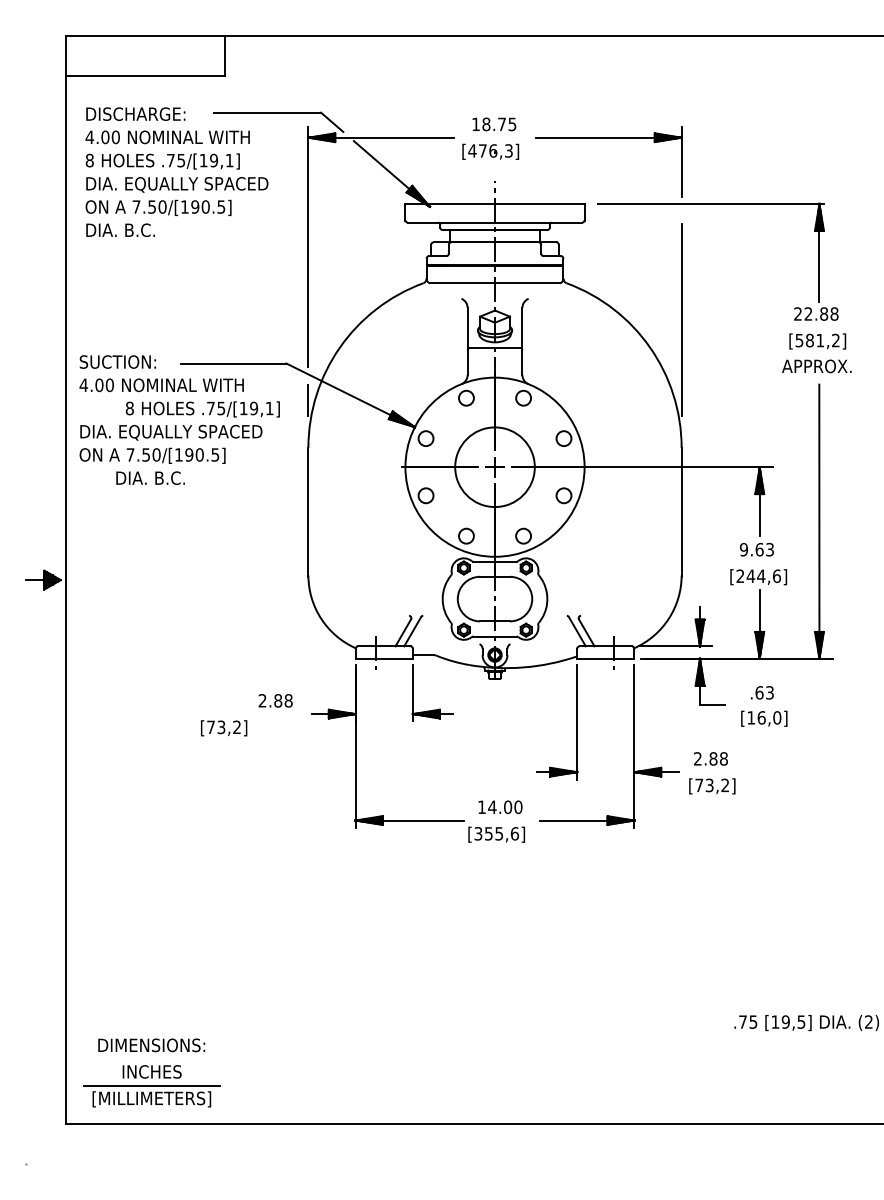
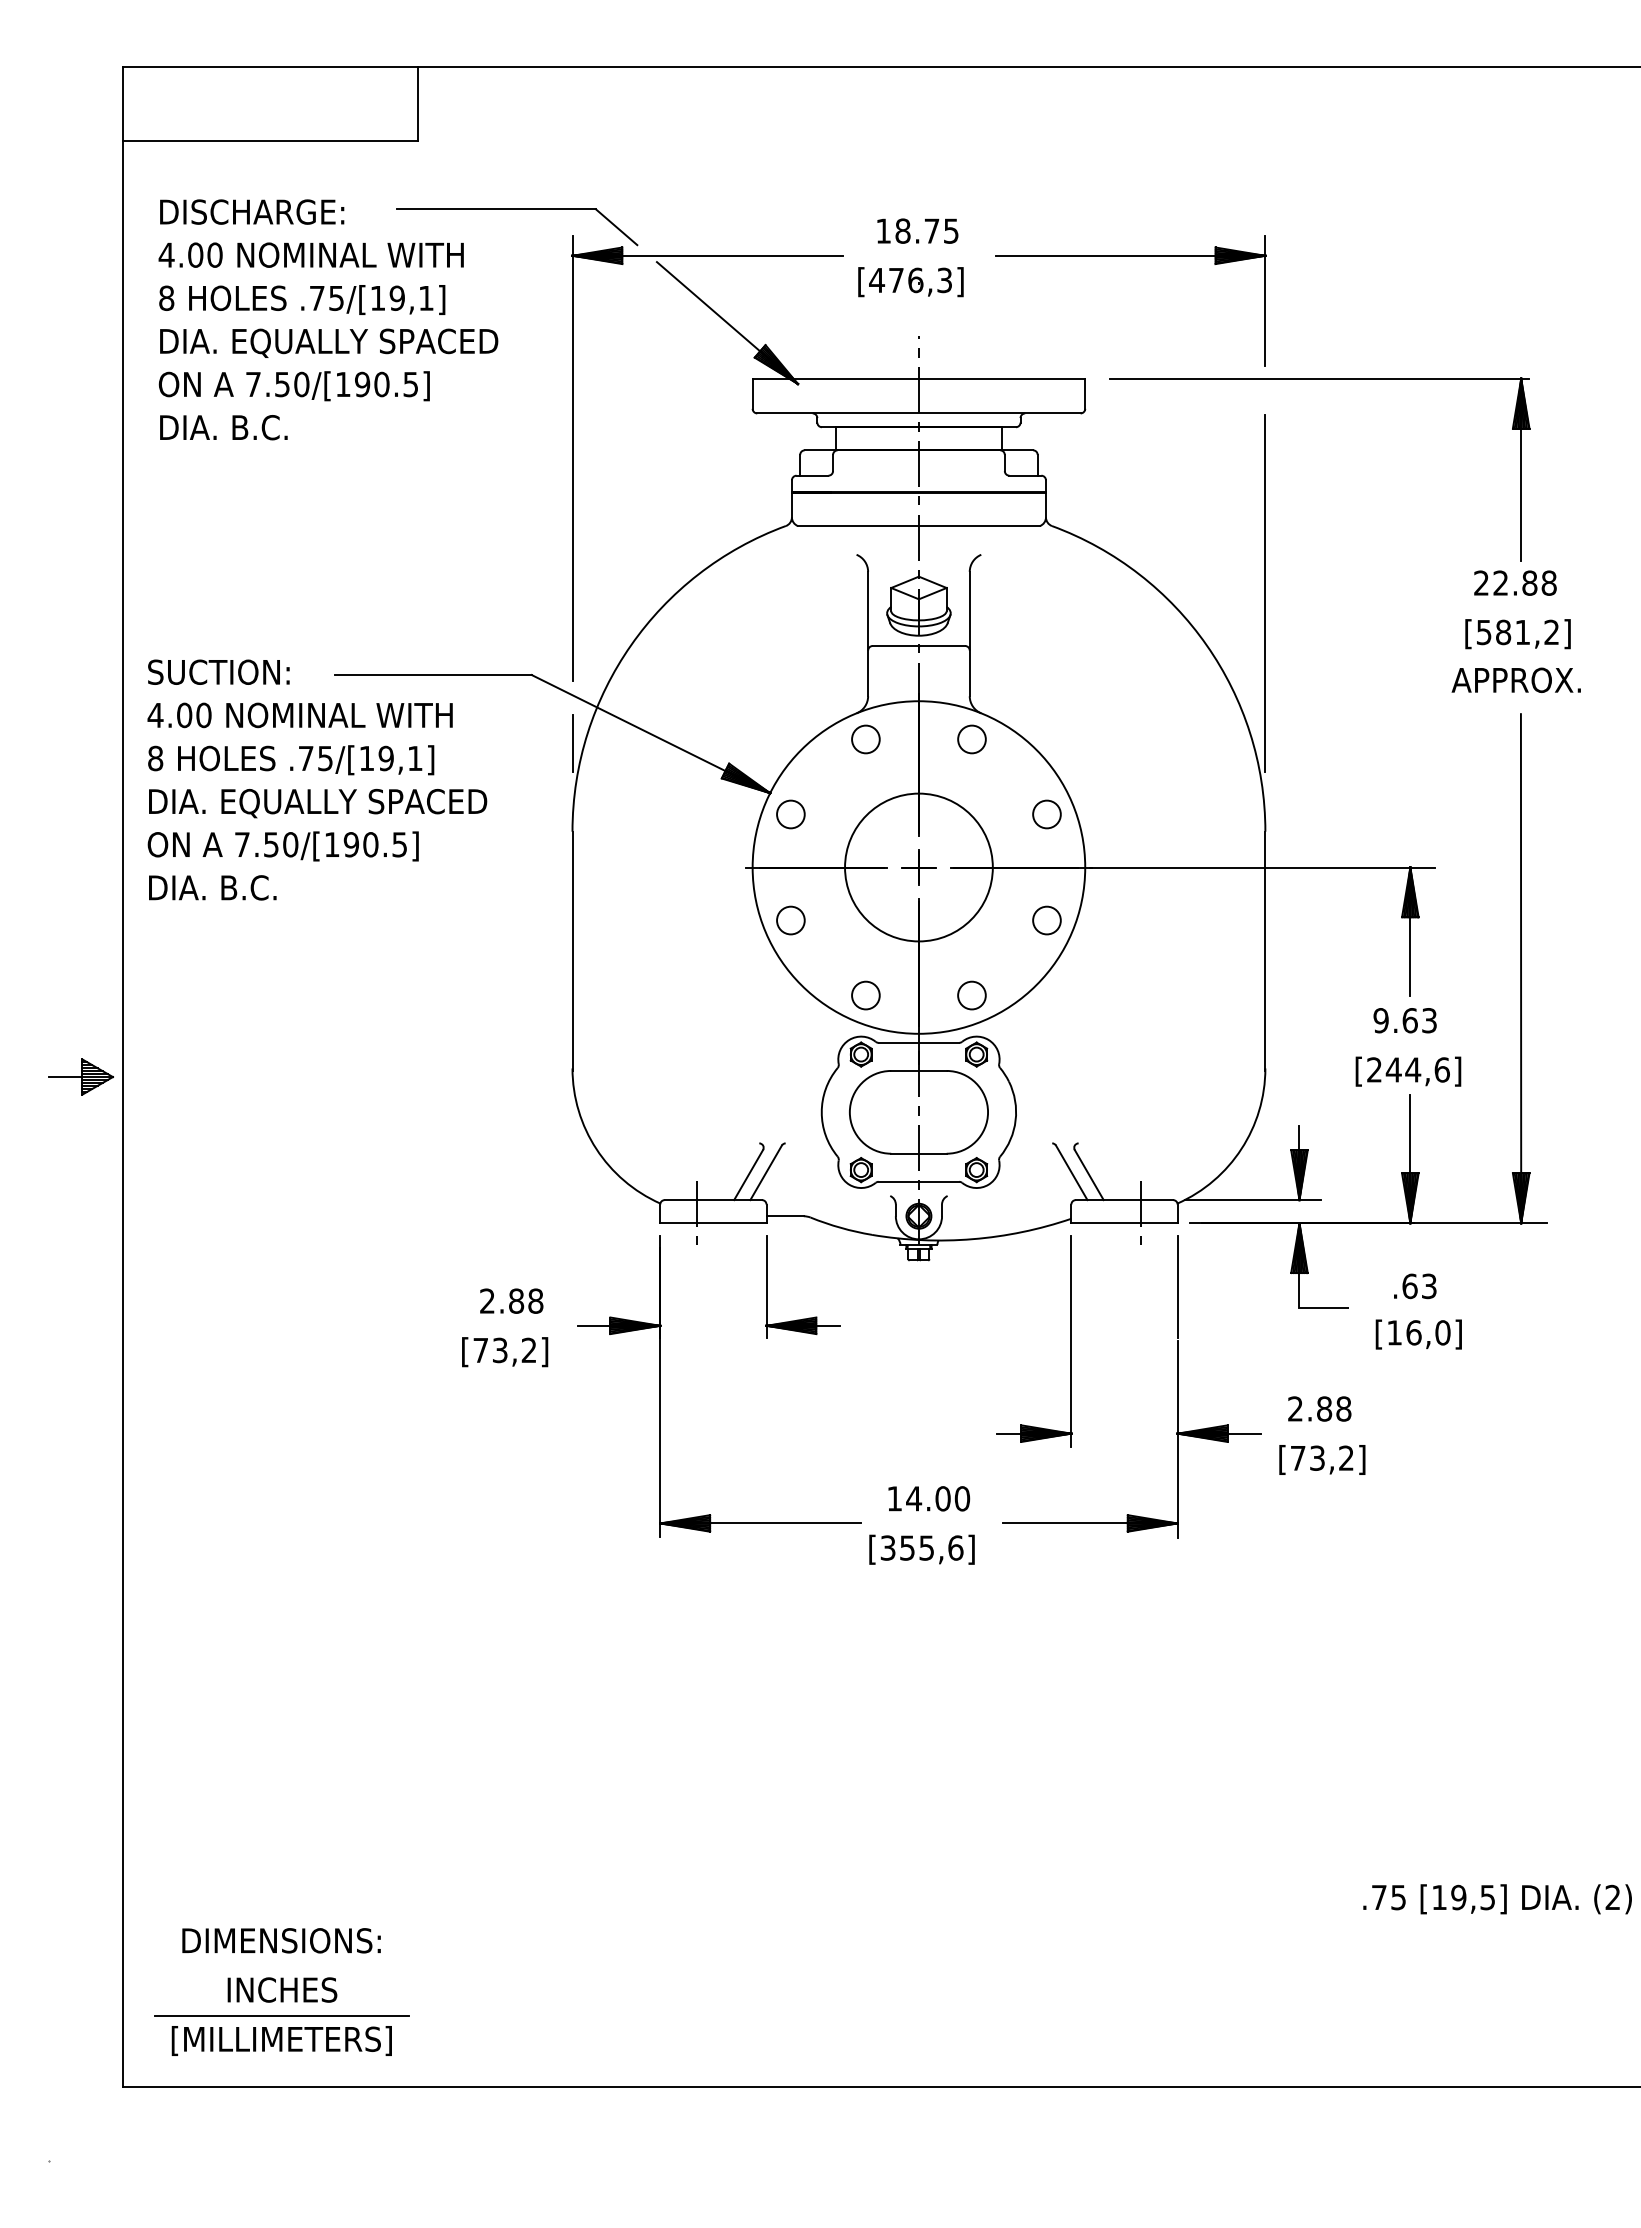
text: (202, 409) -> (290, 760), moved
text: (150, 477) -> (212, 886), moved
text: (224, 728) -> (505, 1352), moved

